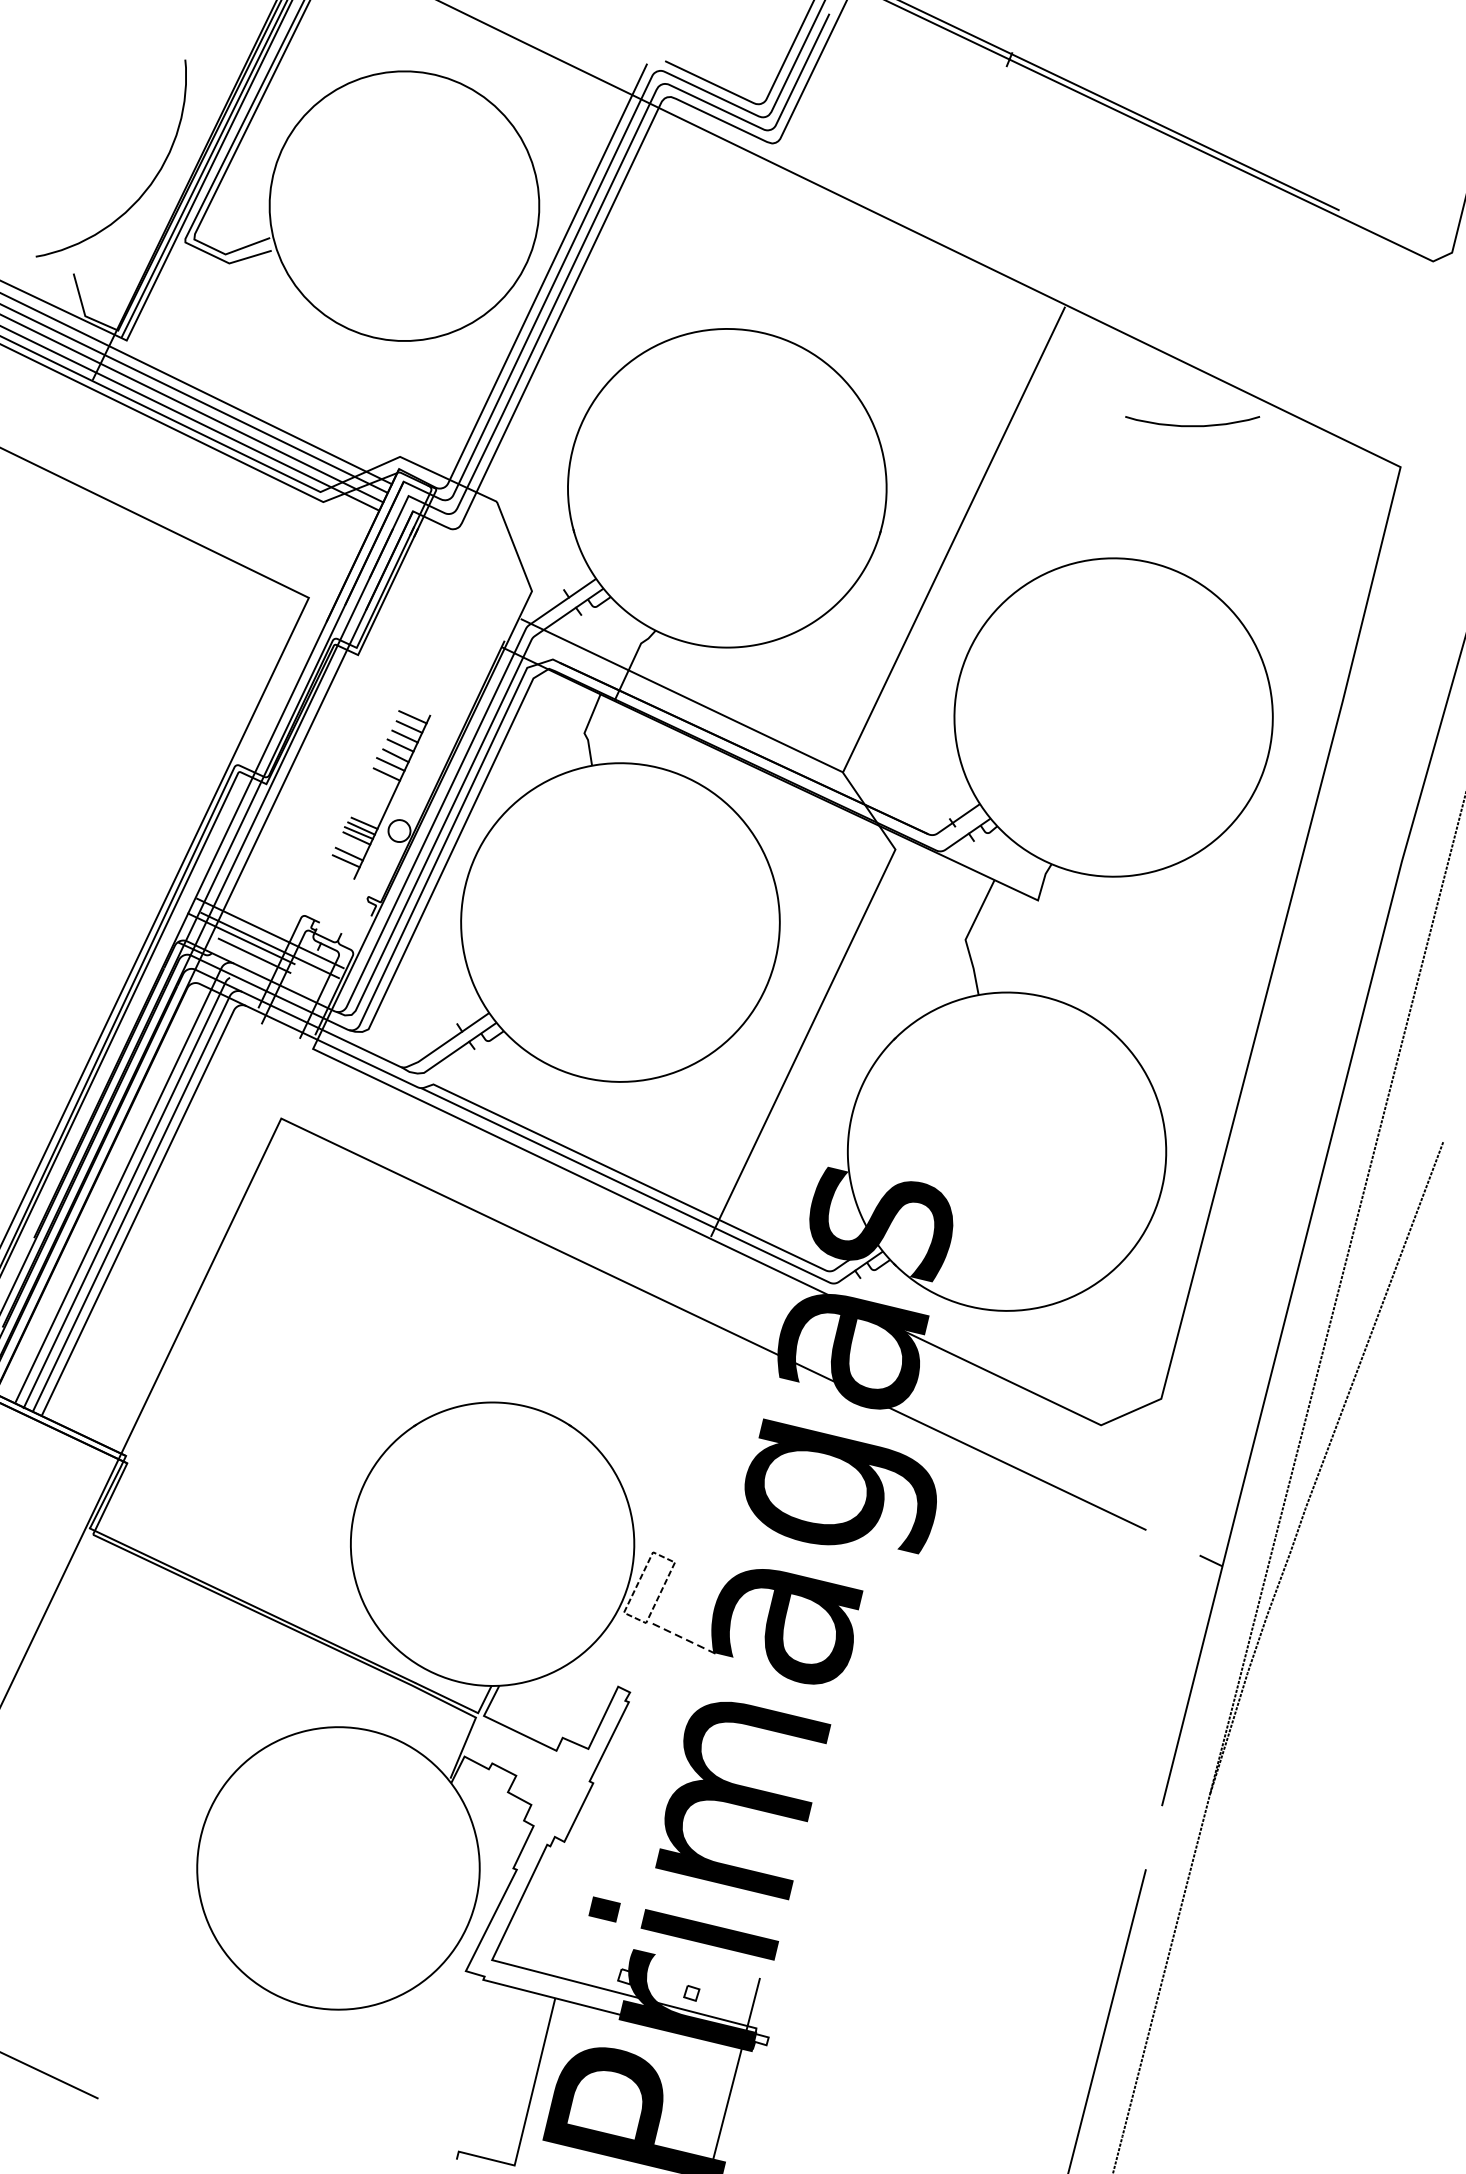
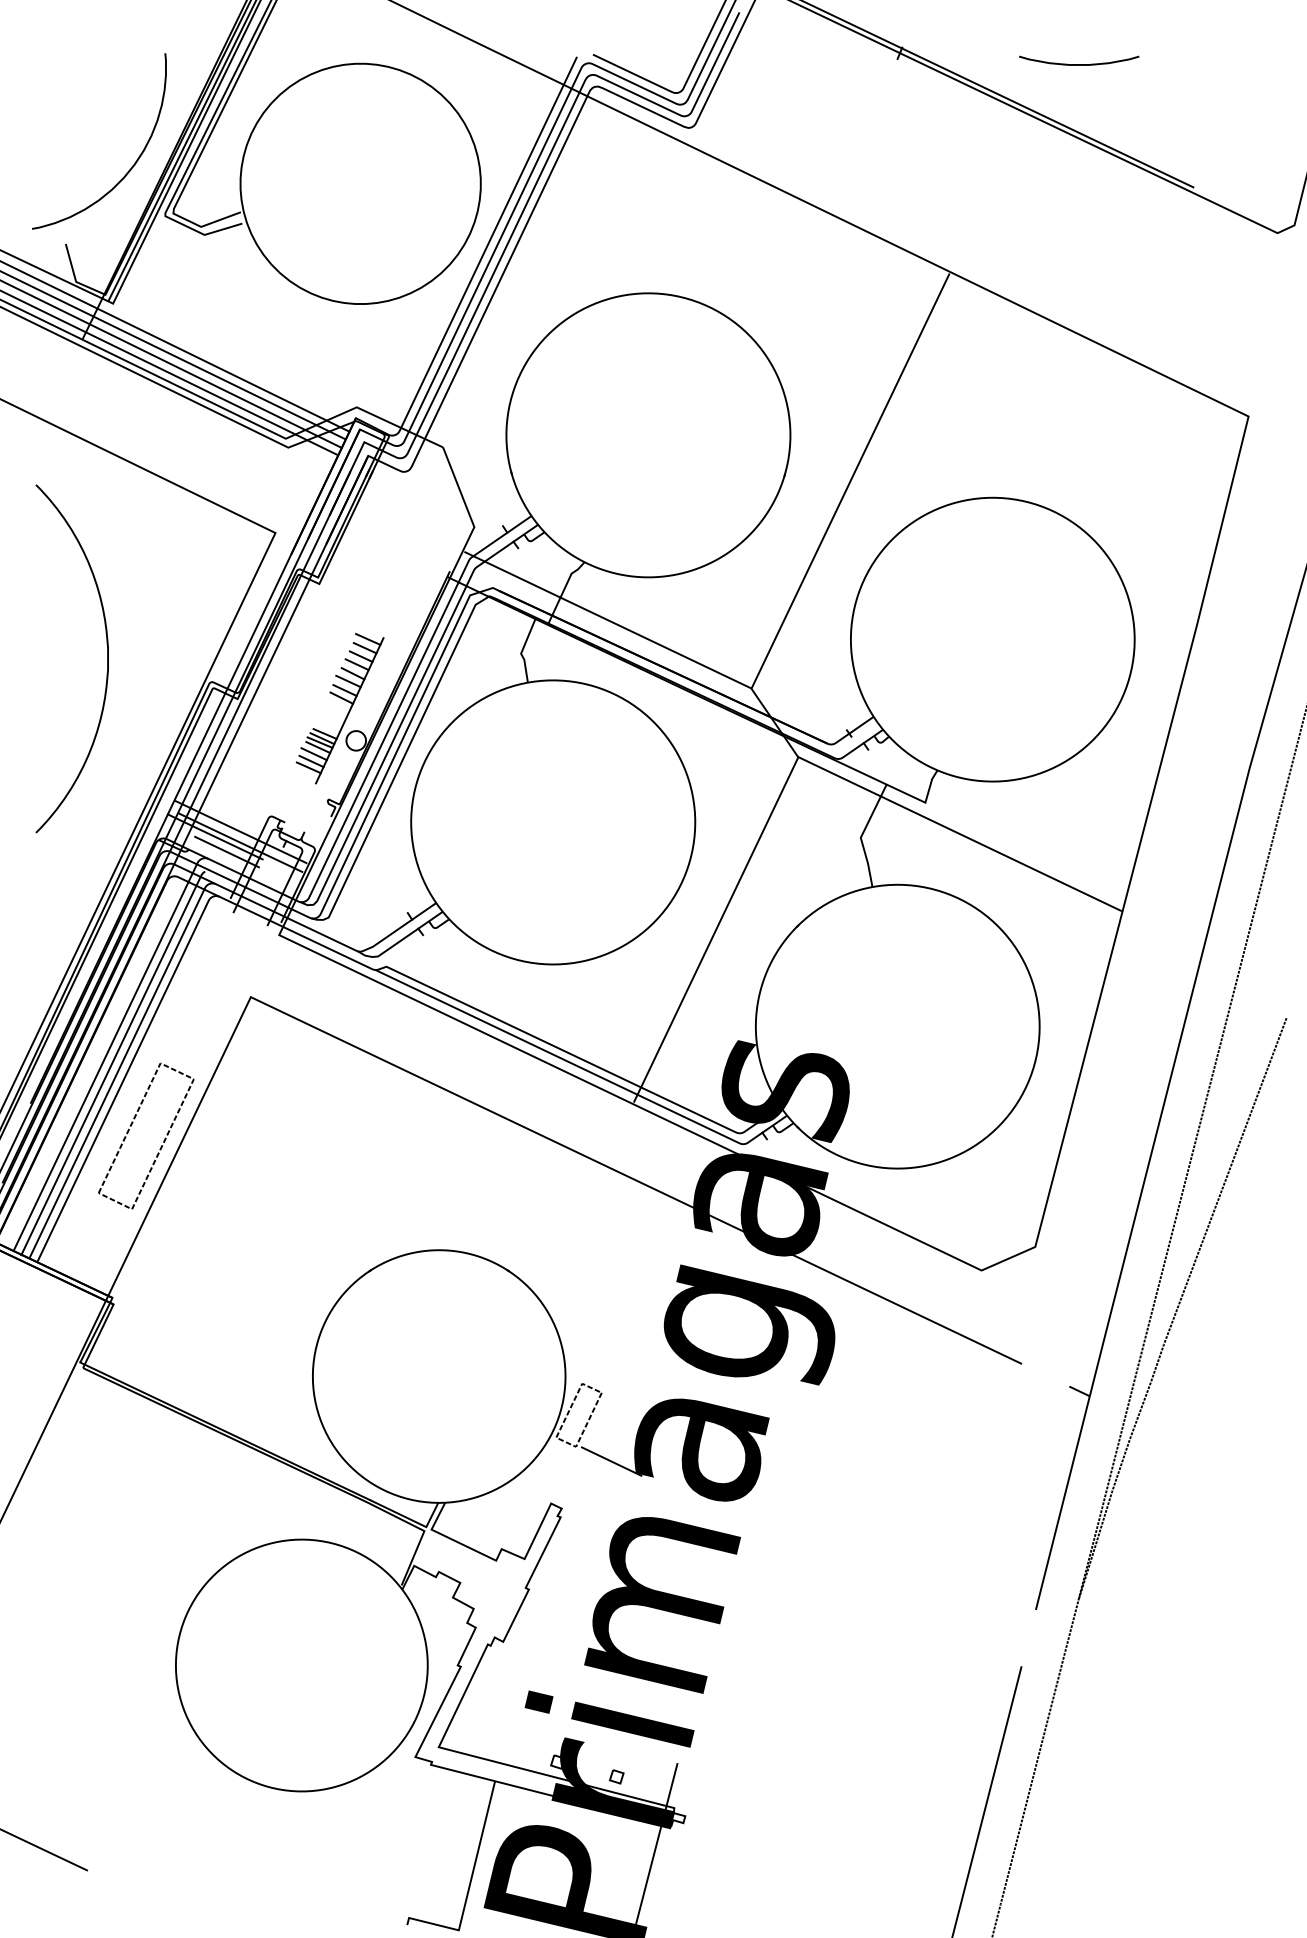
curve: (1192, 425) -> (1079, 64), moved
curve: (120, 738) -> (107, 658), added
line: (382, 782) -> (341, 697), added
line: (351, 846) -> (313, 754), added
line: (1076, 934) -> (959, 833), added
part: (145, 1269) -> (129, 1131), added
line: (685, 1639) -> (611, 1461), dashed -> solid

